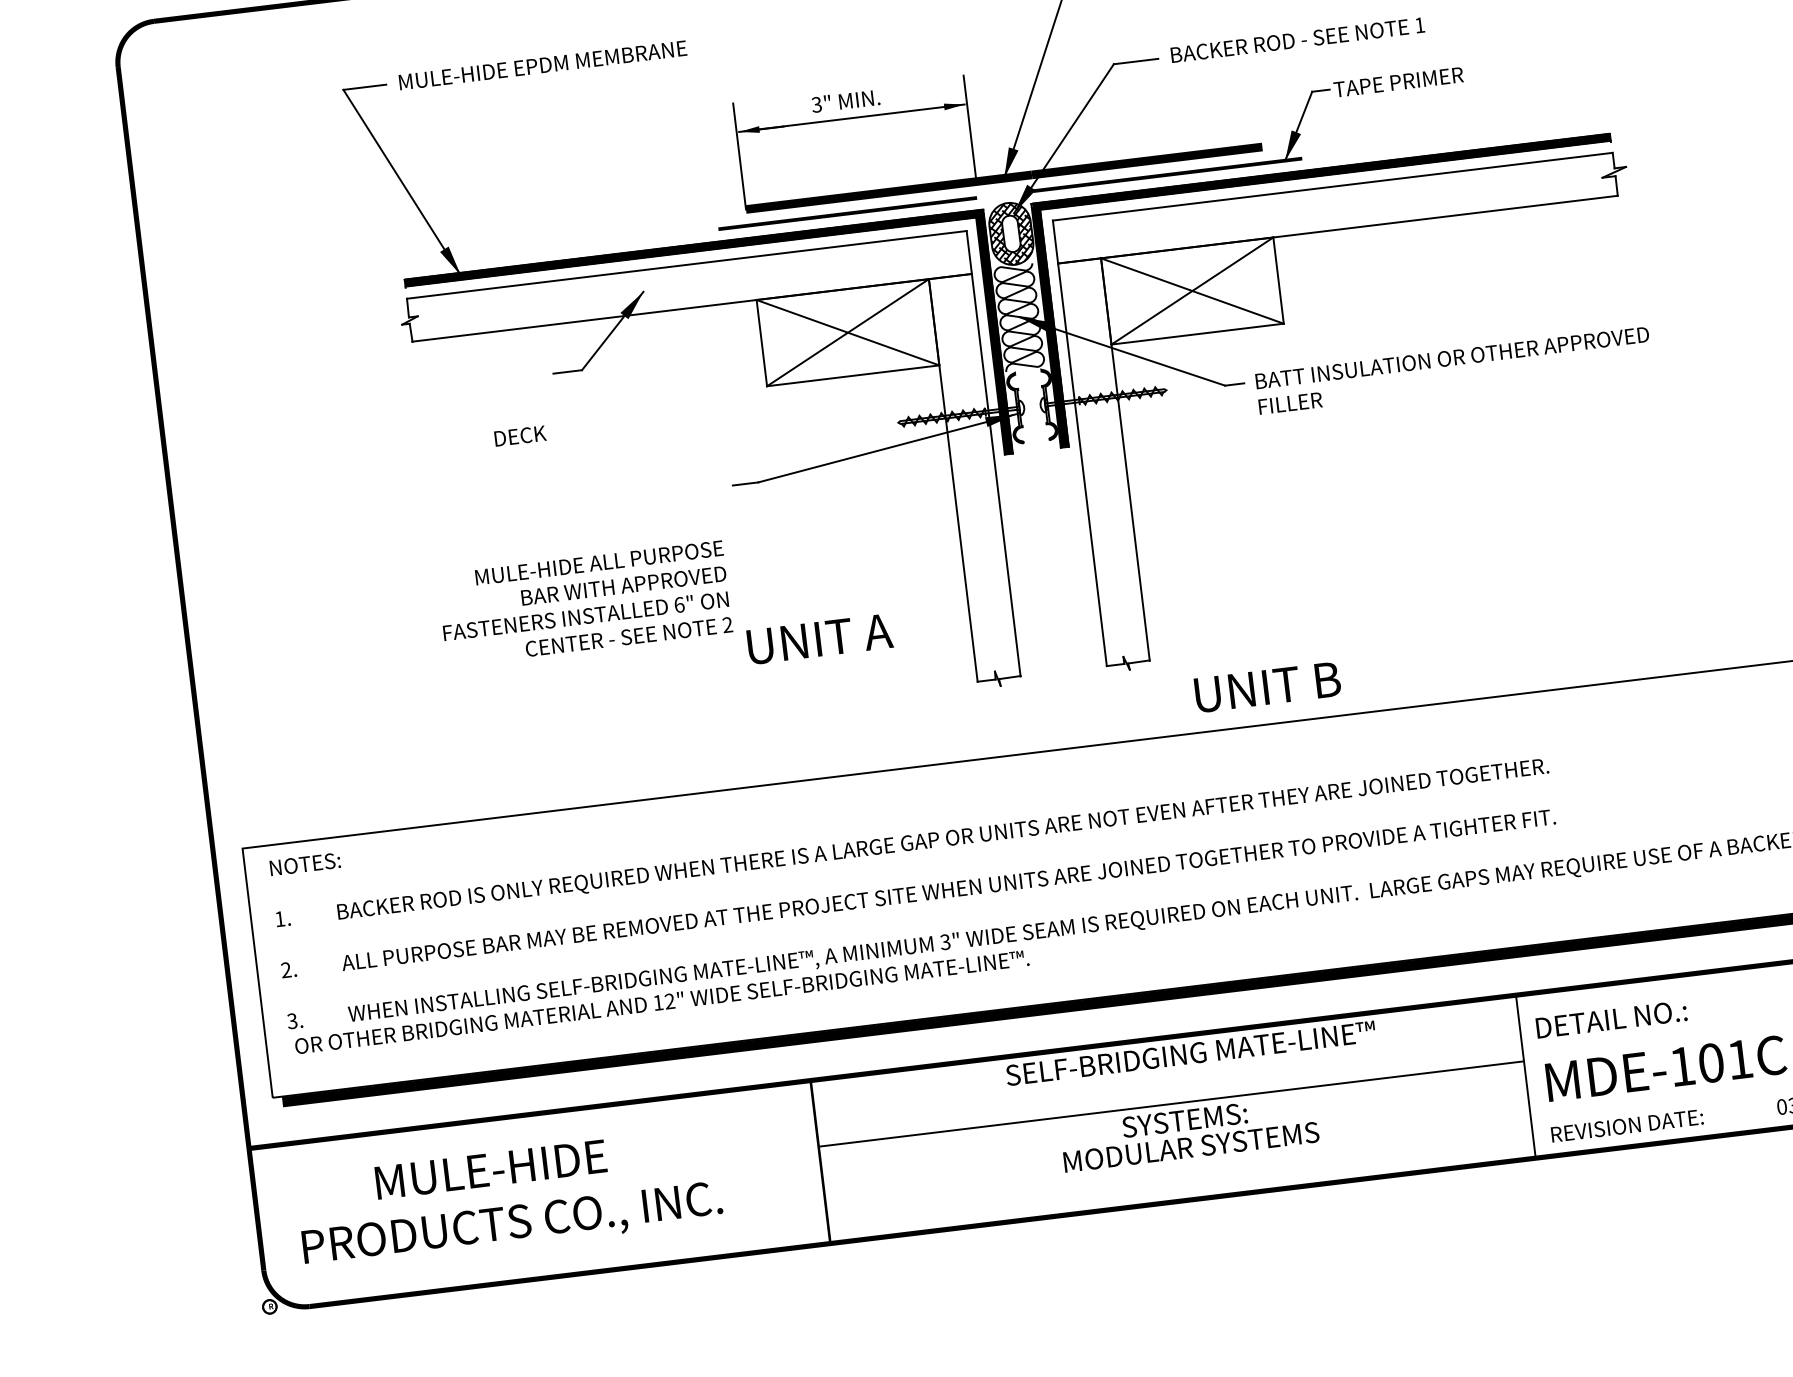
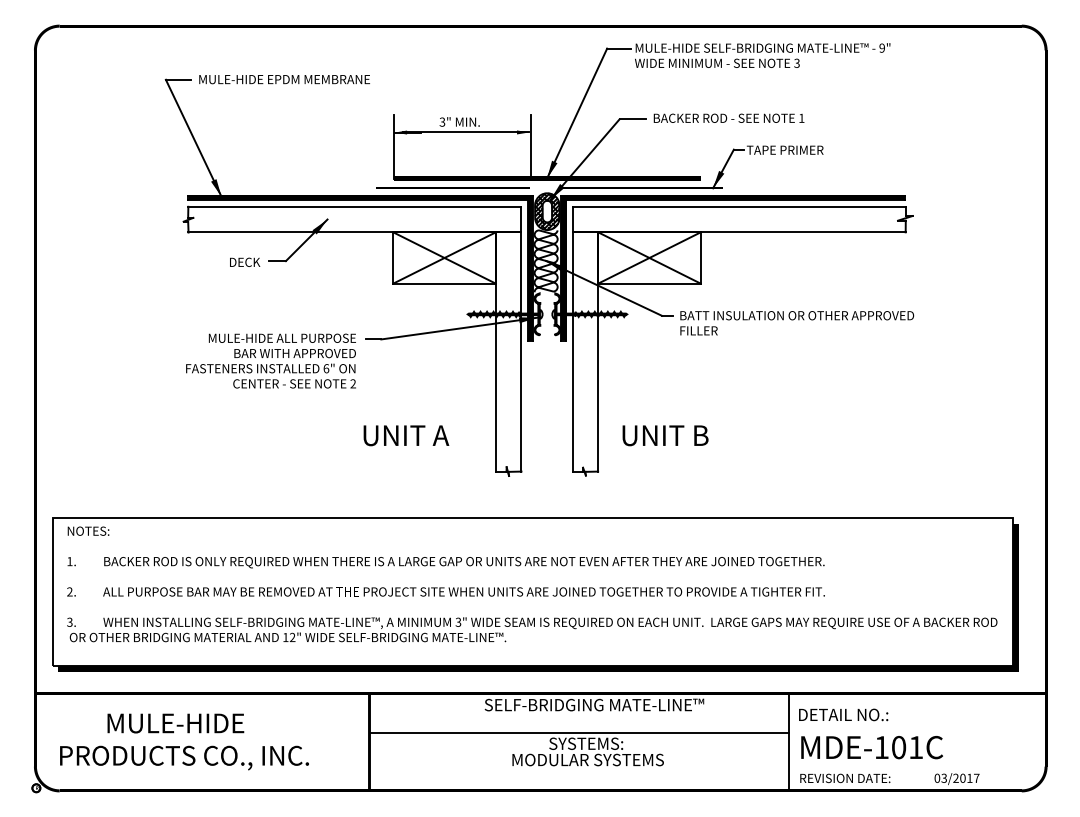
text: (520, 434) -> (245, 261), moved
text: (583, 602) -> (270, 360), moved
text: (1267, 686) -> (665, 435), moved

